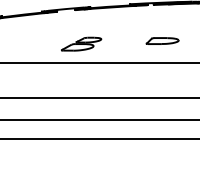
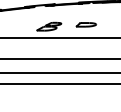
part: (162, 40) -> (86, 24), moved

